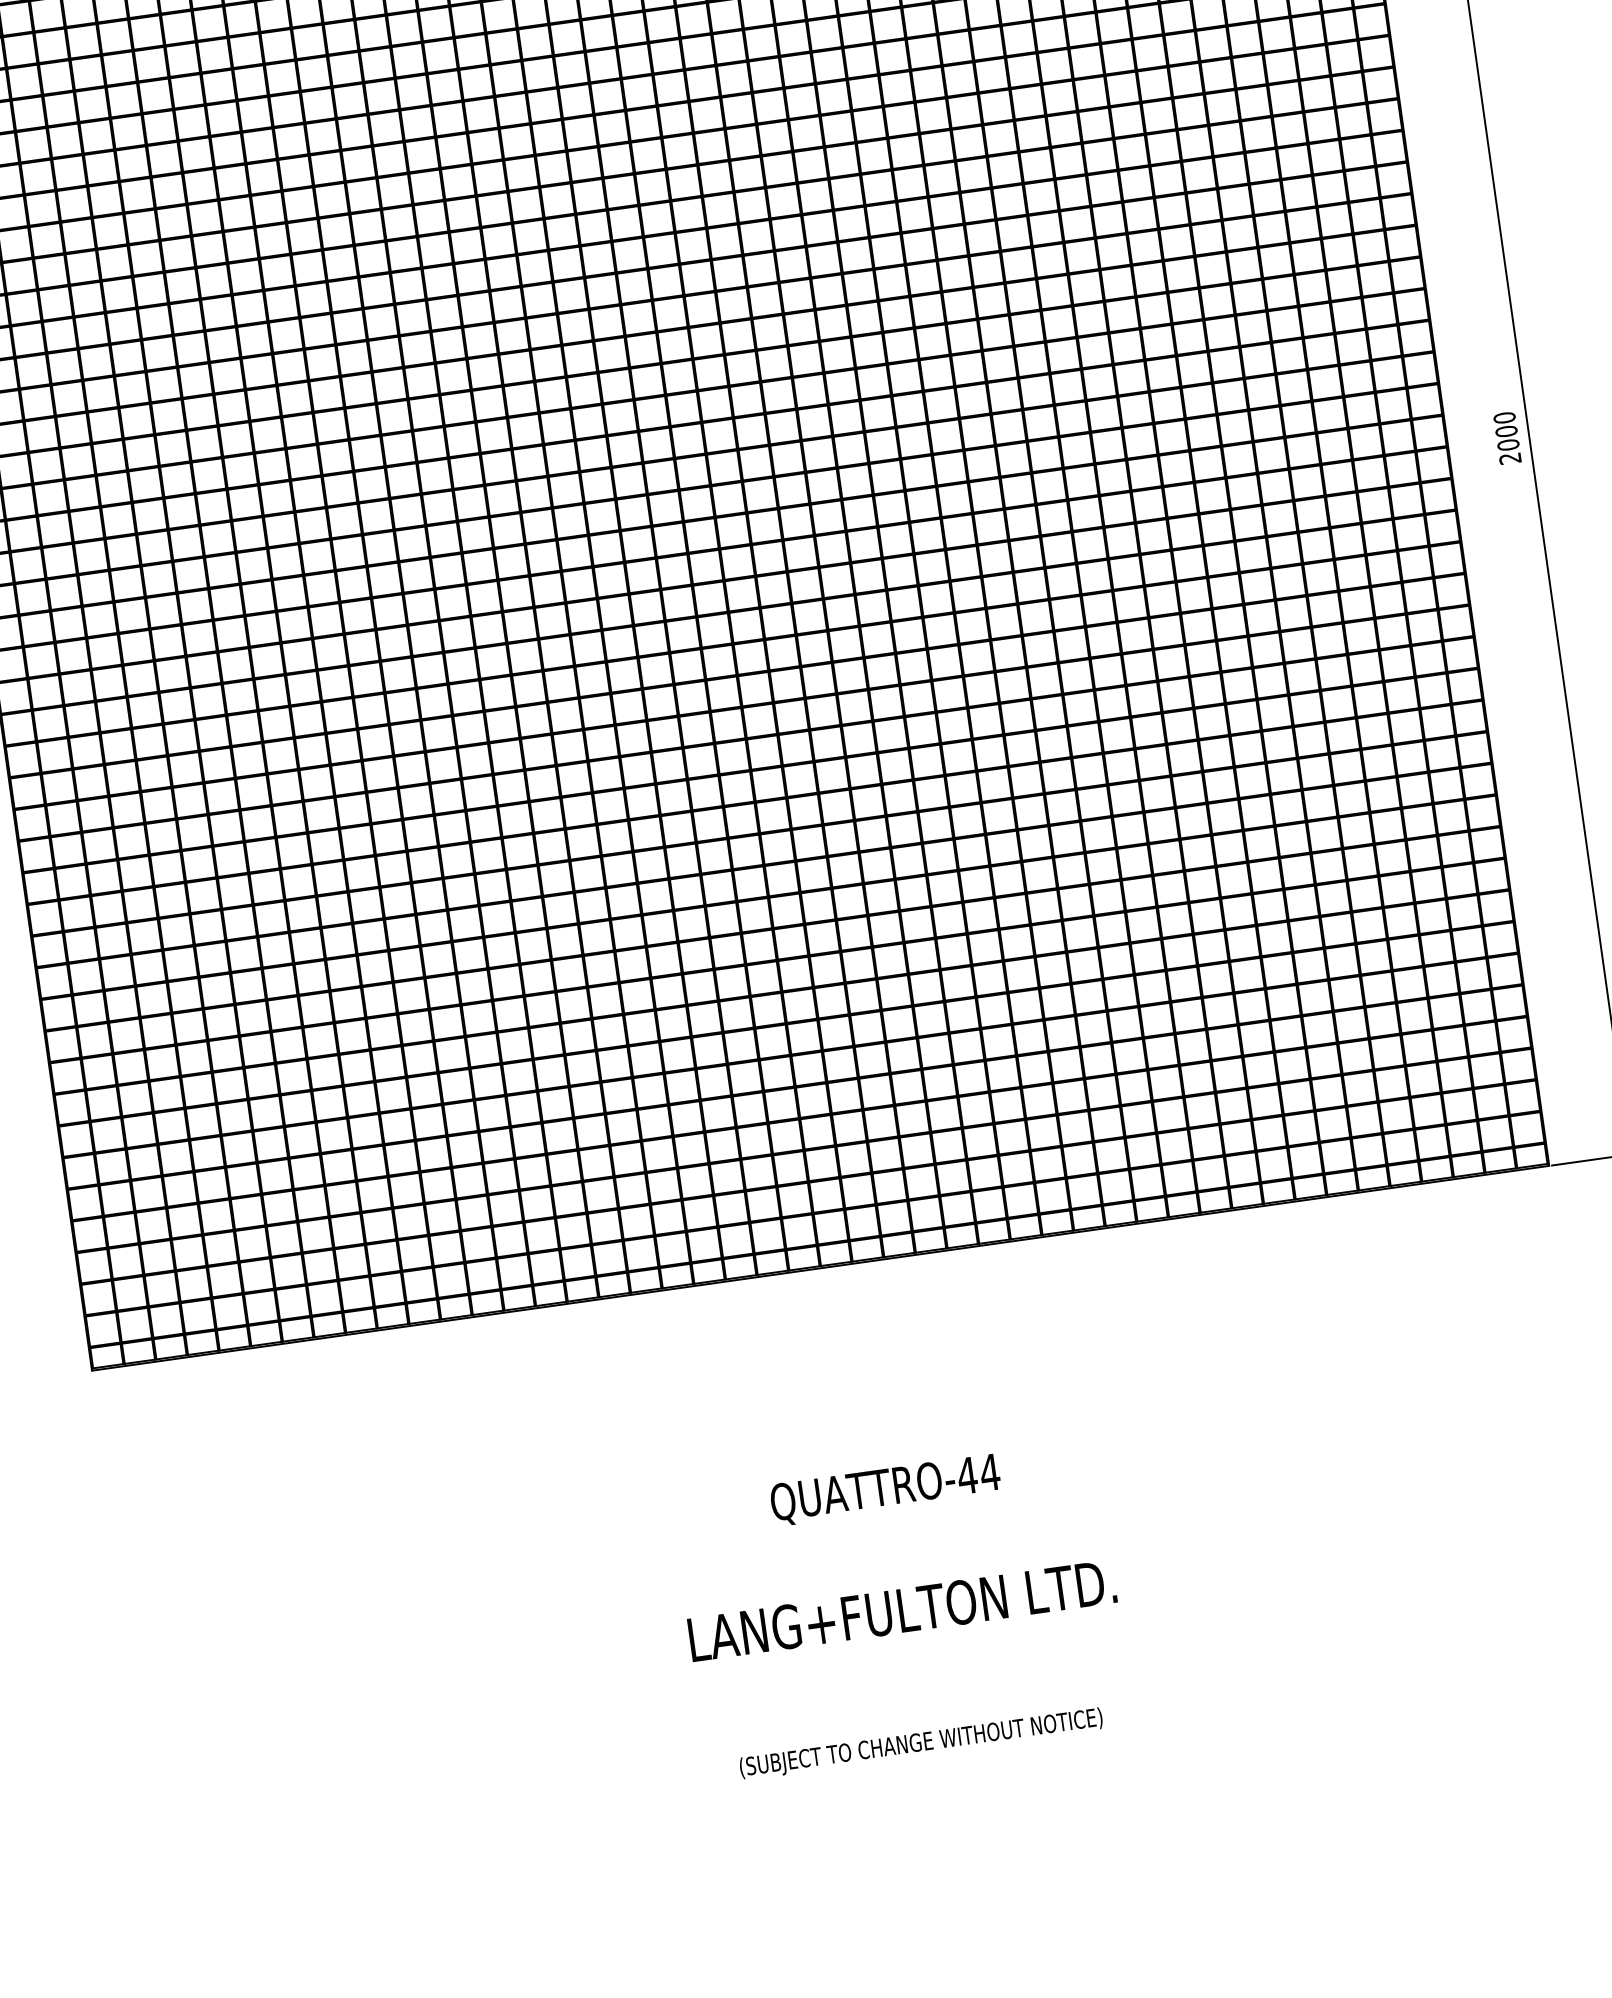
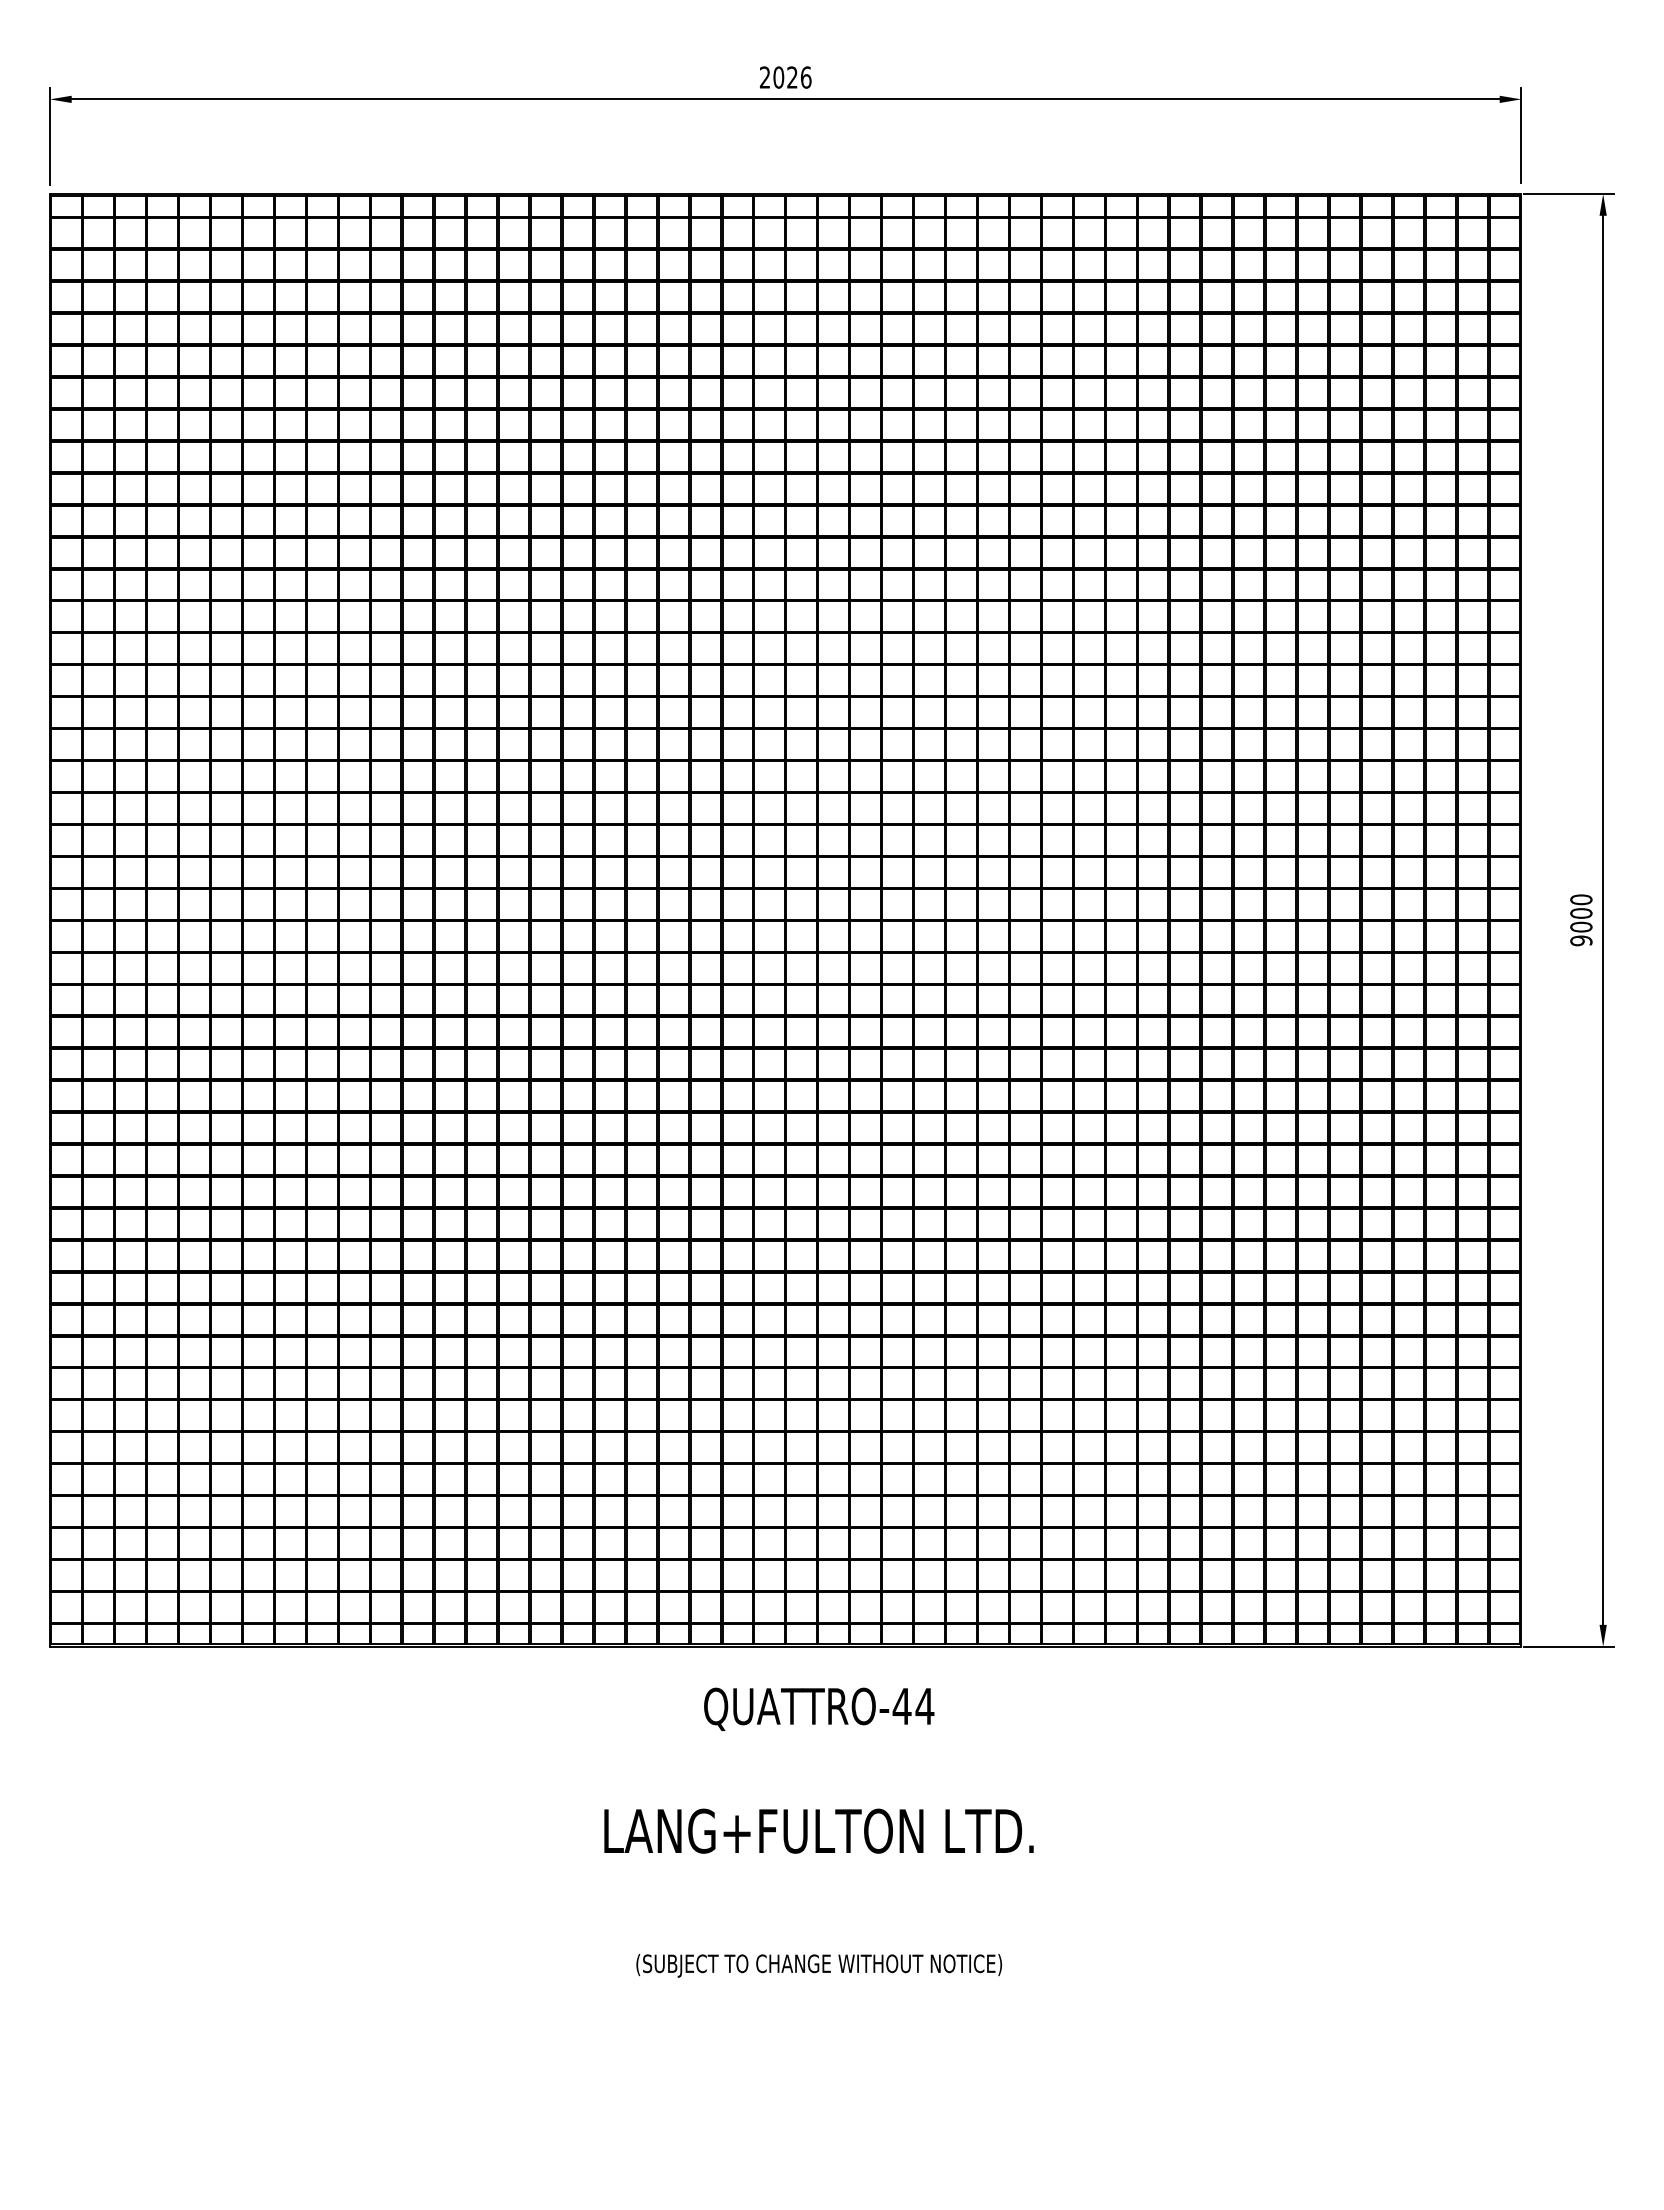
text: (1510, 458) -> (1581, 940), 2000 -> 9000
text: (902, 1612) -> (818, 1832), moved

